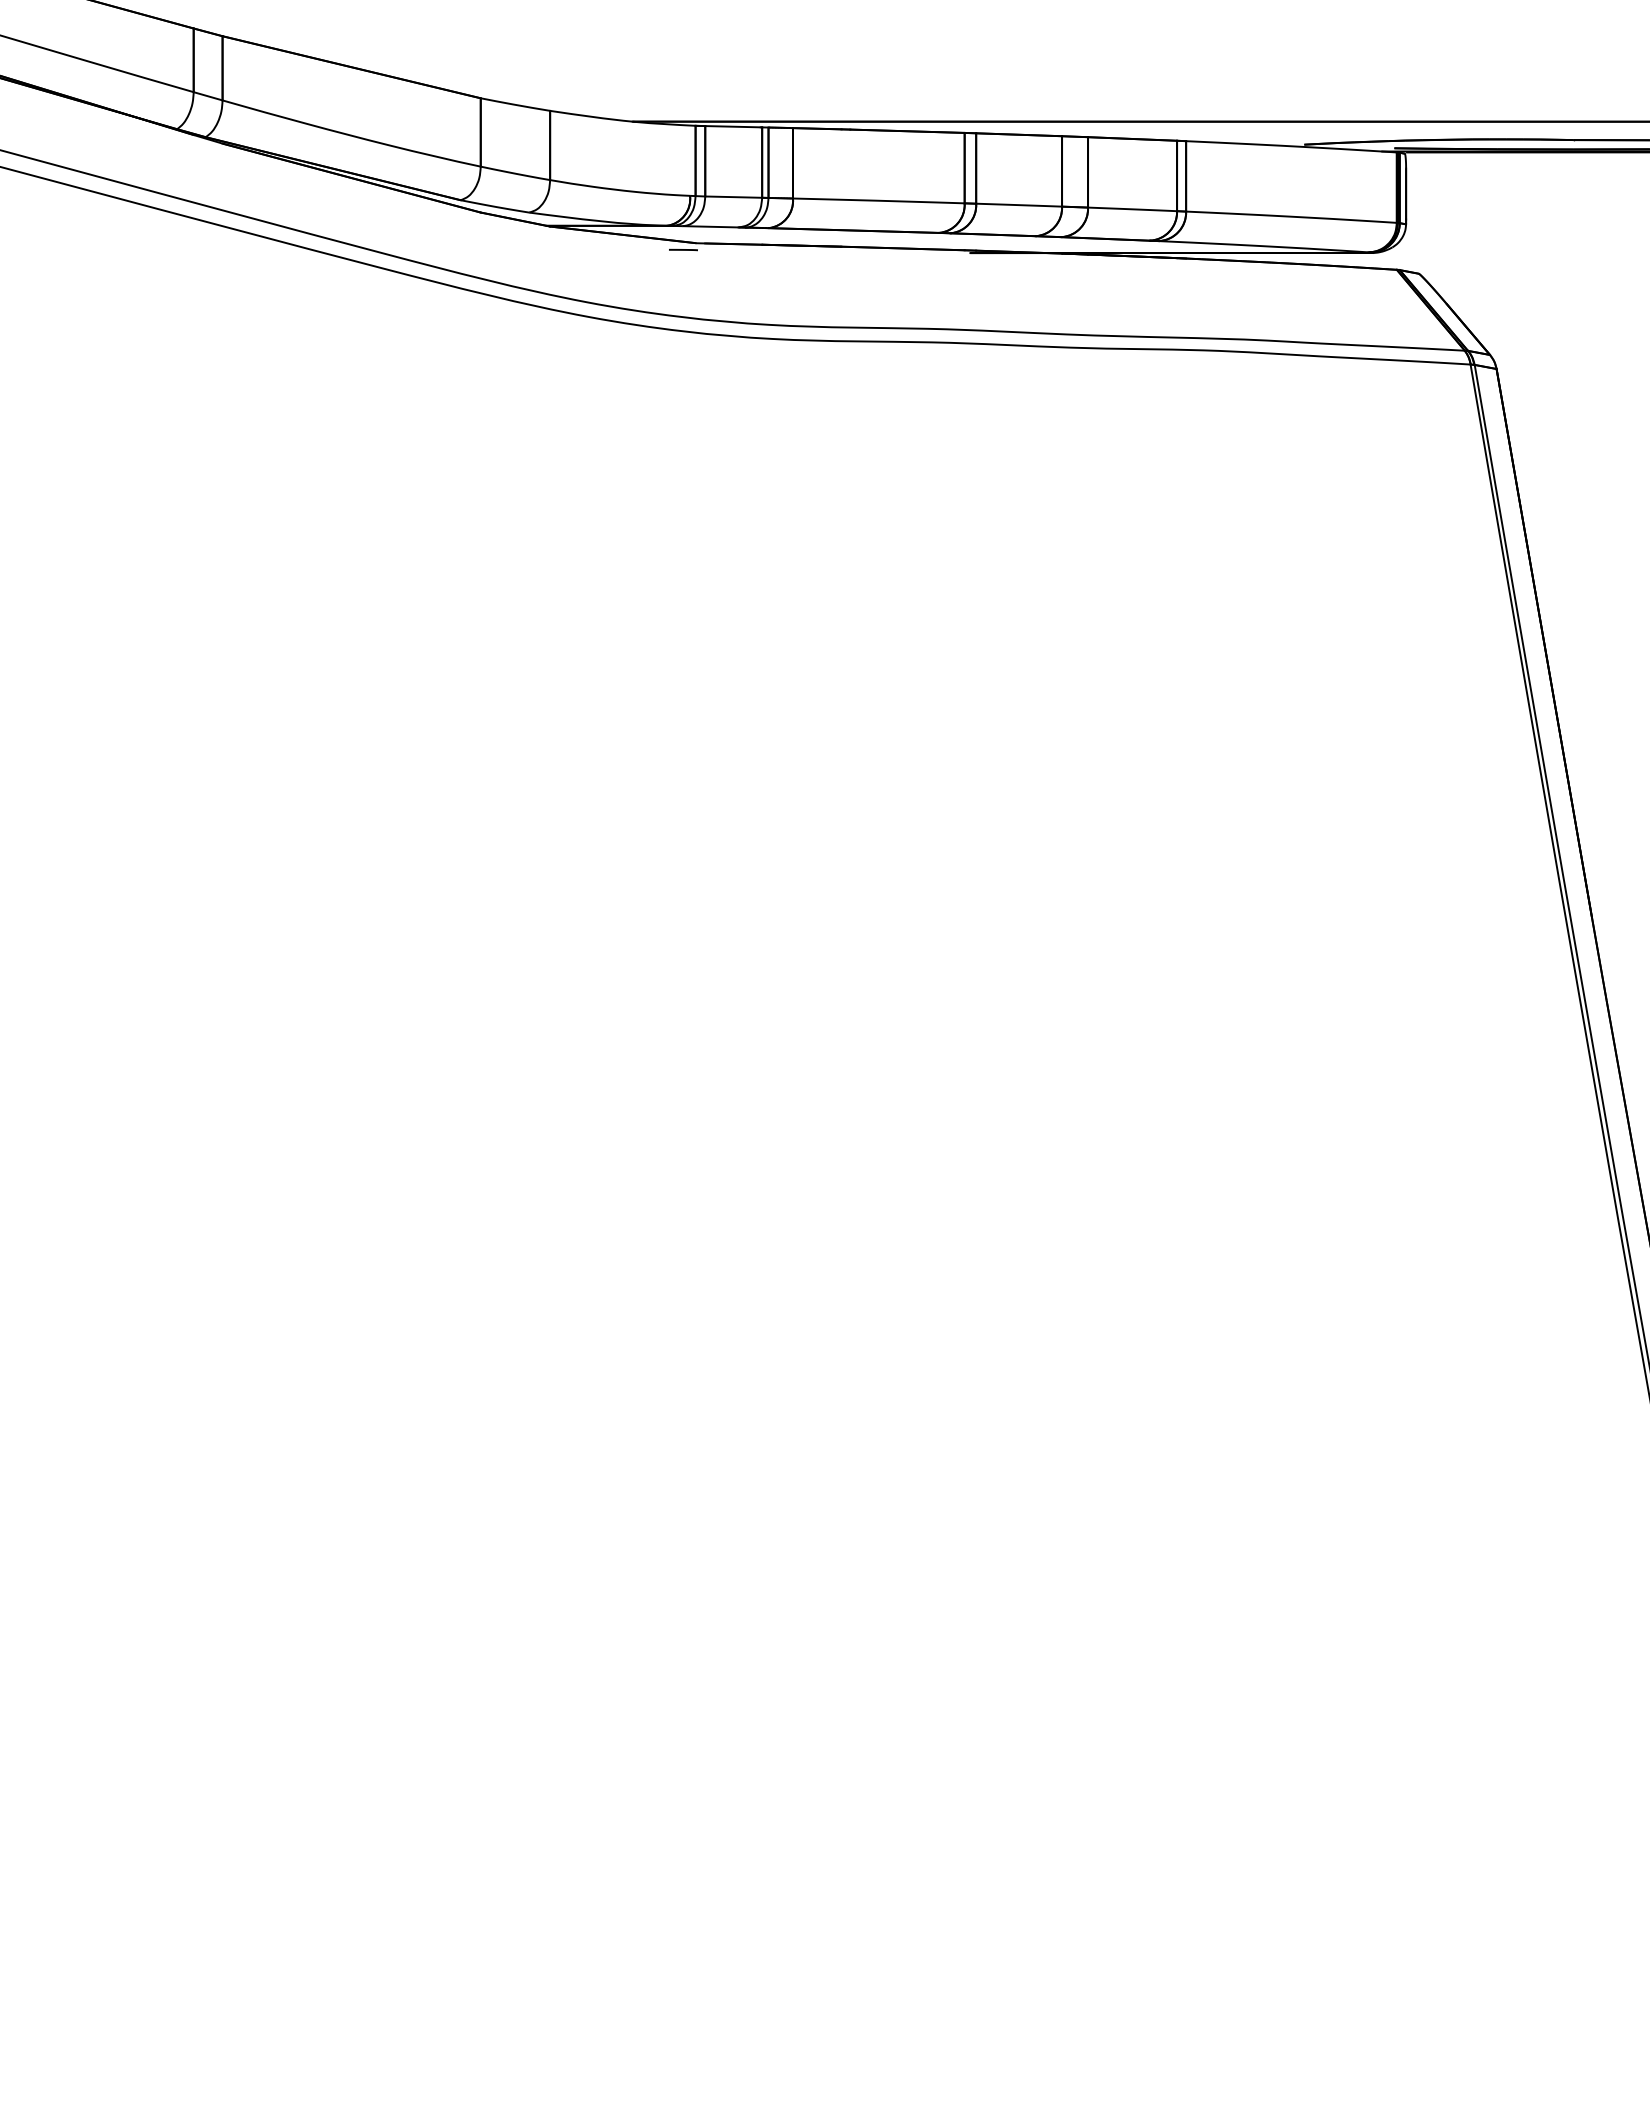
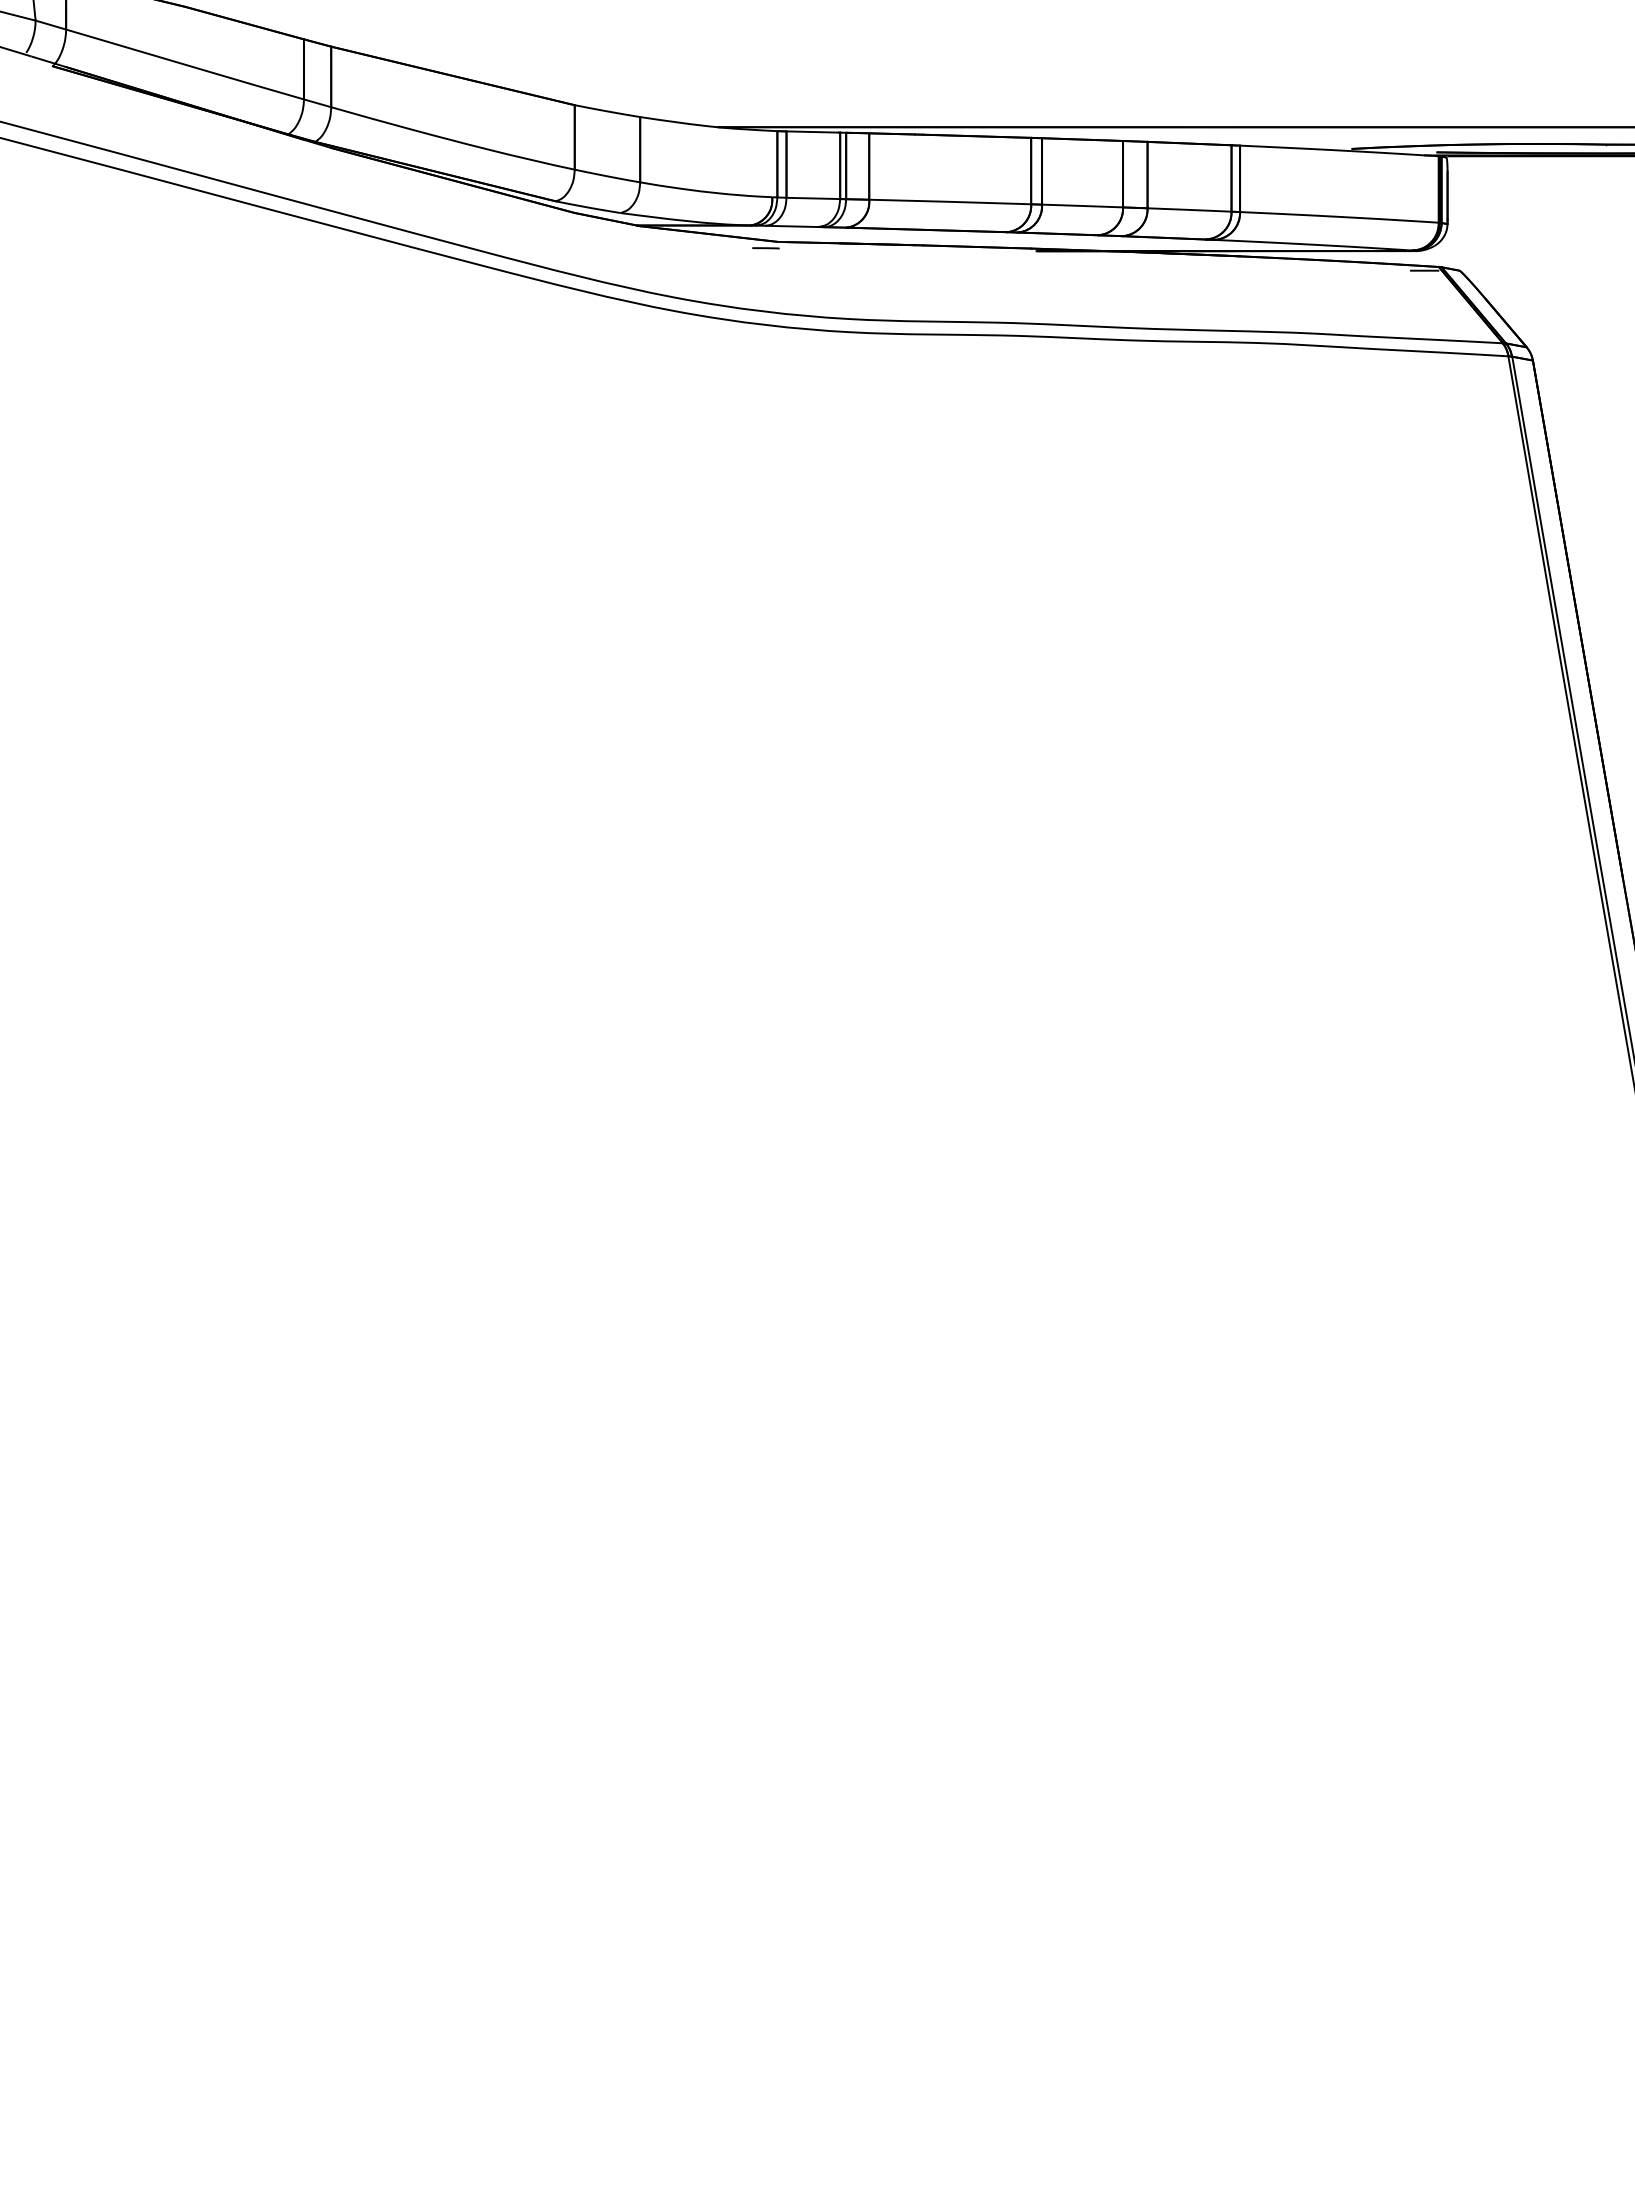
line: (1381, 273) -> (1424, 270), added

